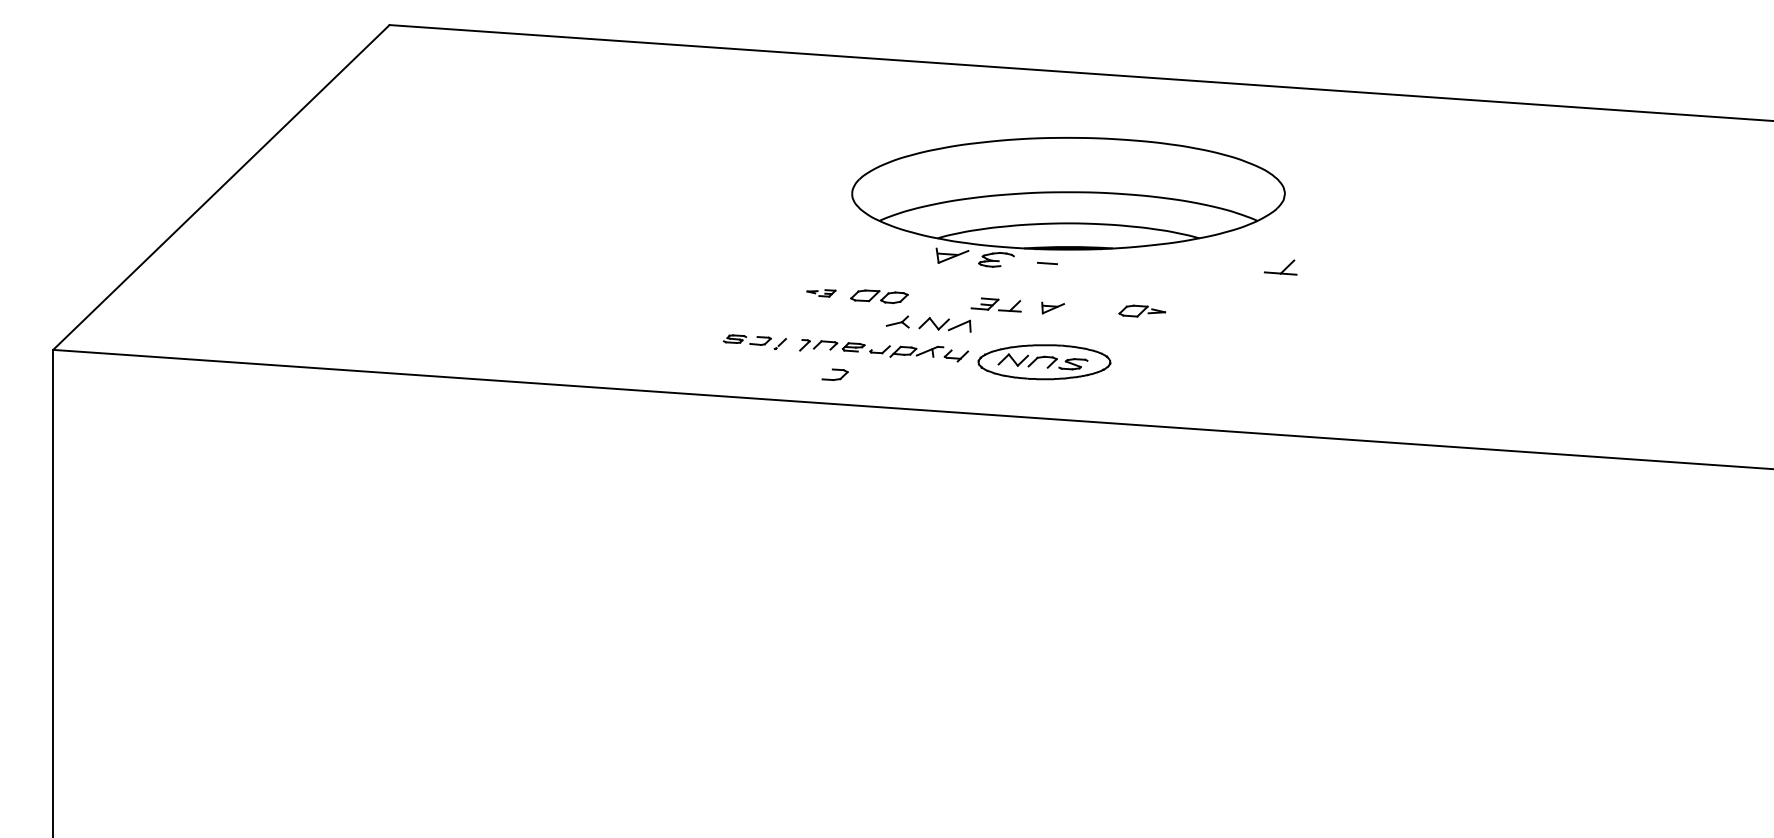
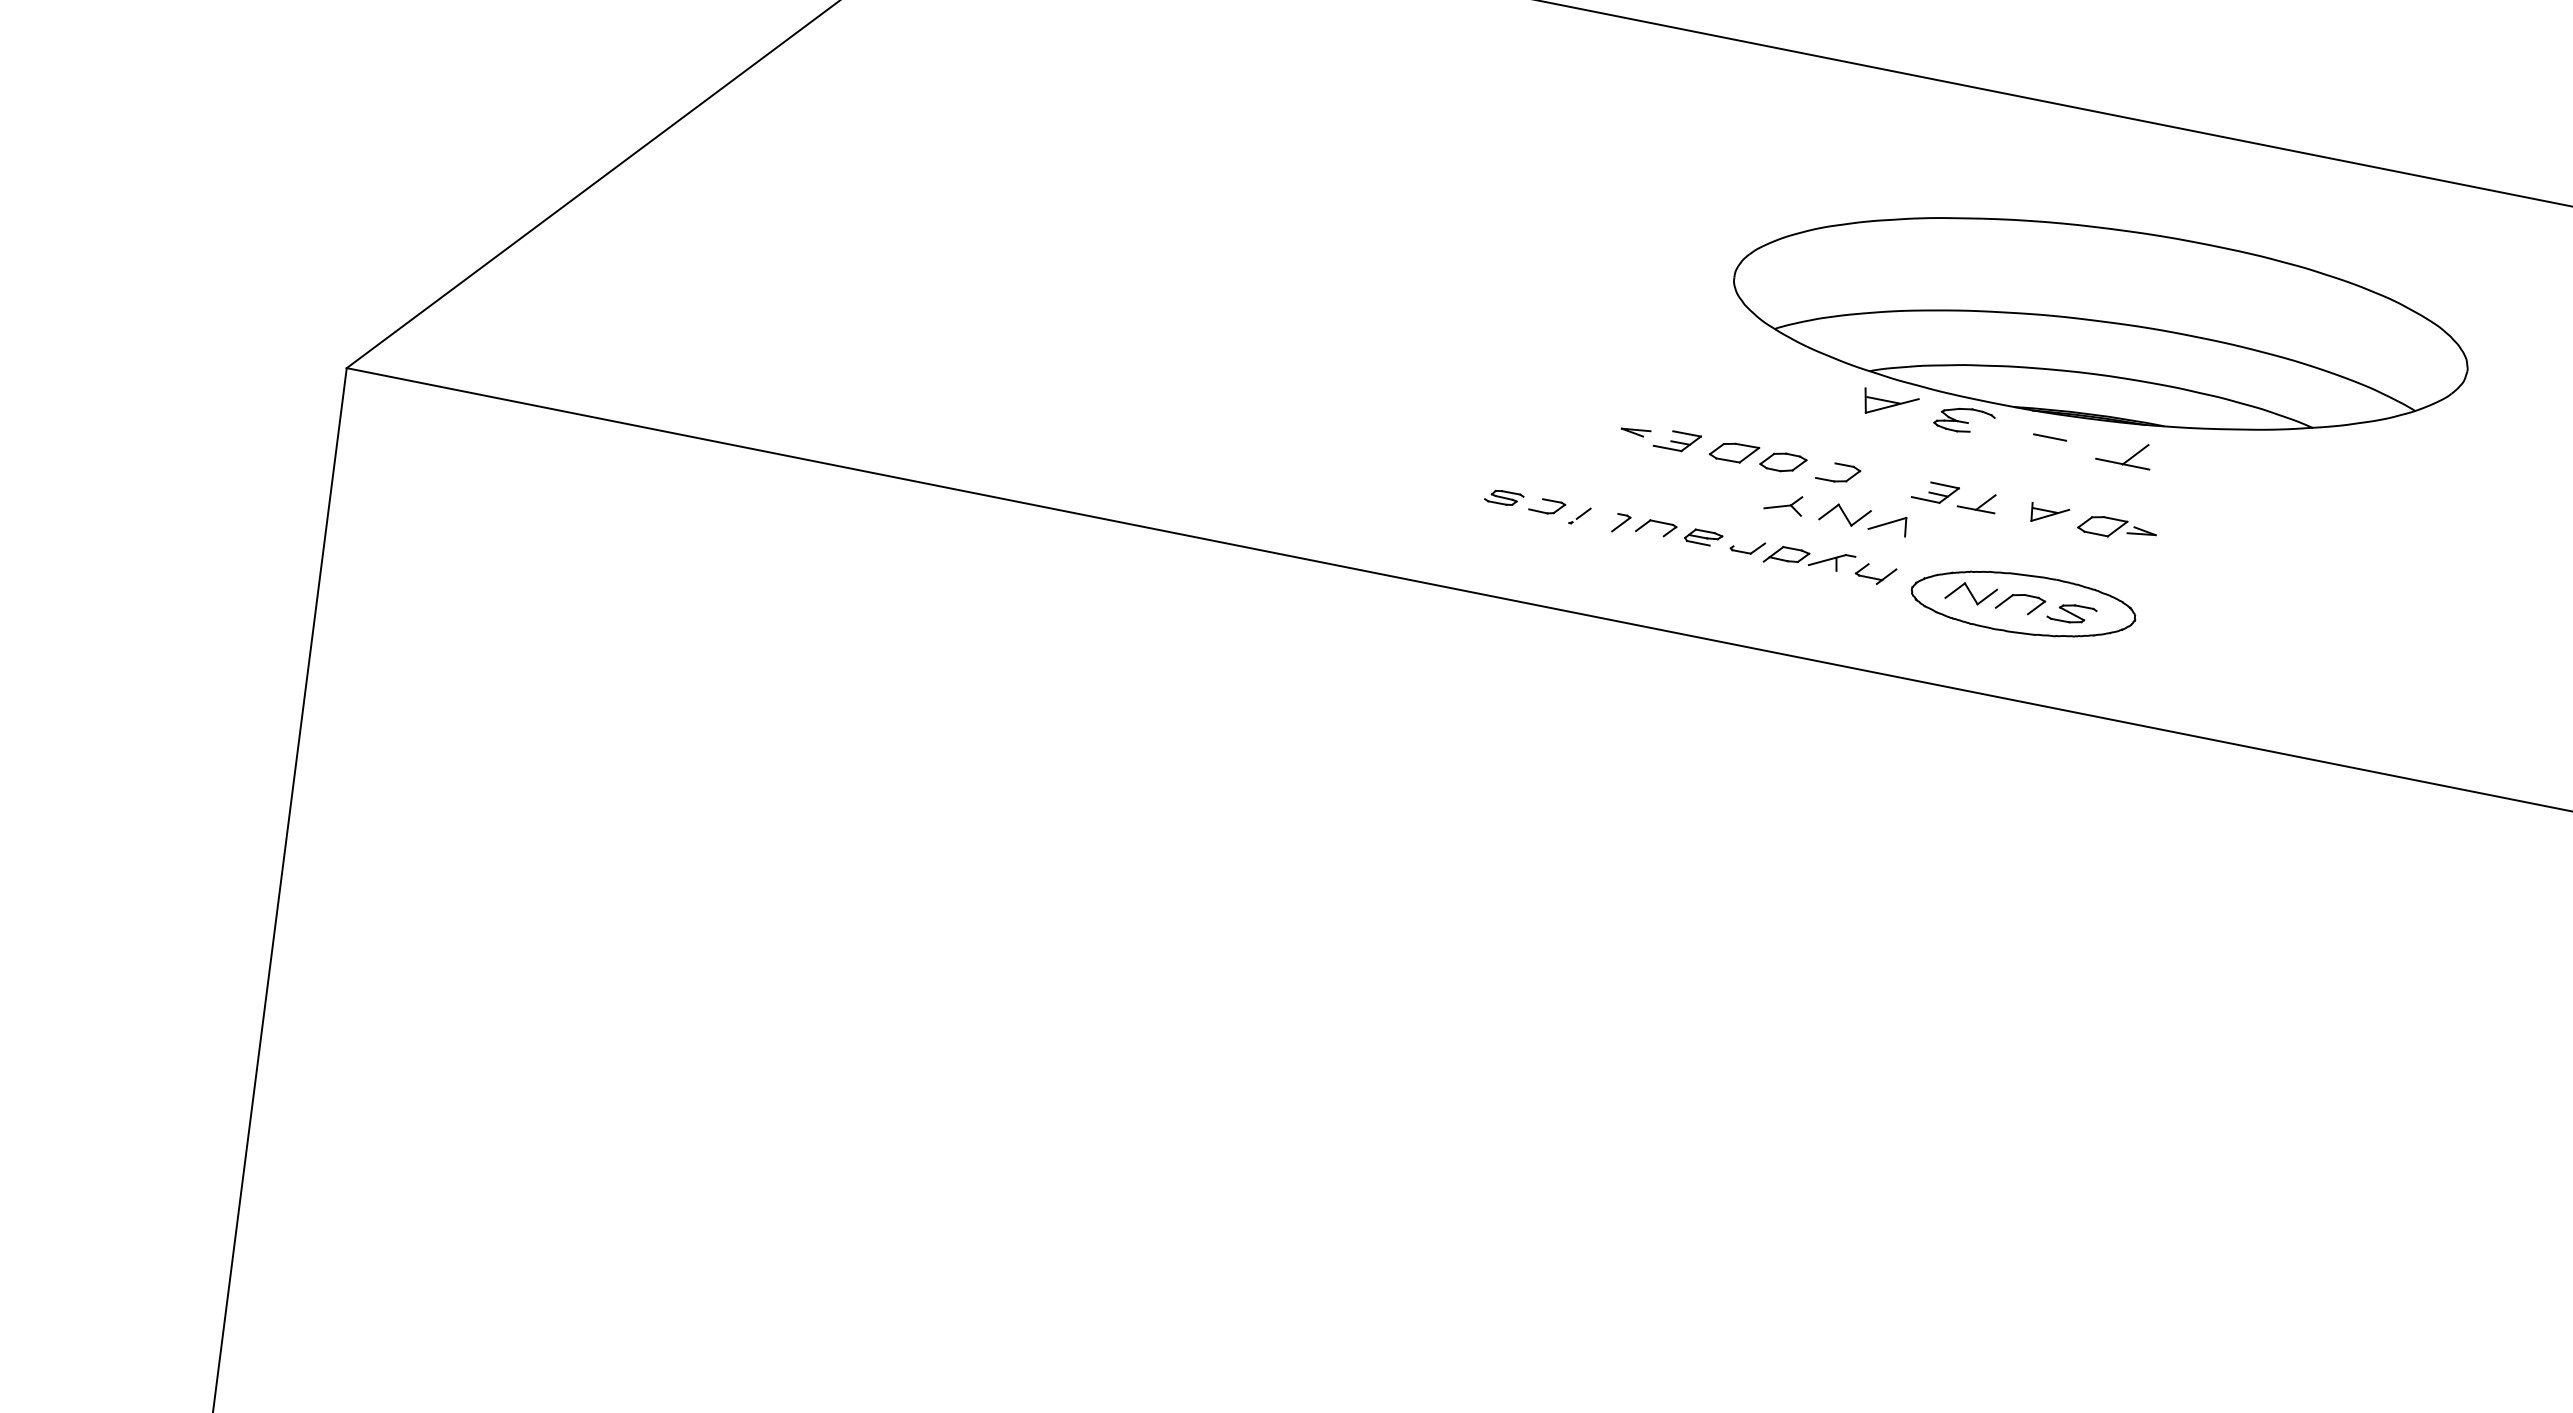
part: (1280, 267) -> (2123, 453), moved
part: (821, 293) -> (1660, 439), size x1.67
part: (1141, 310) -> (2116, 526), moved
part: (834, 374) -> (1837, 472), moved

